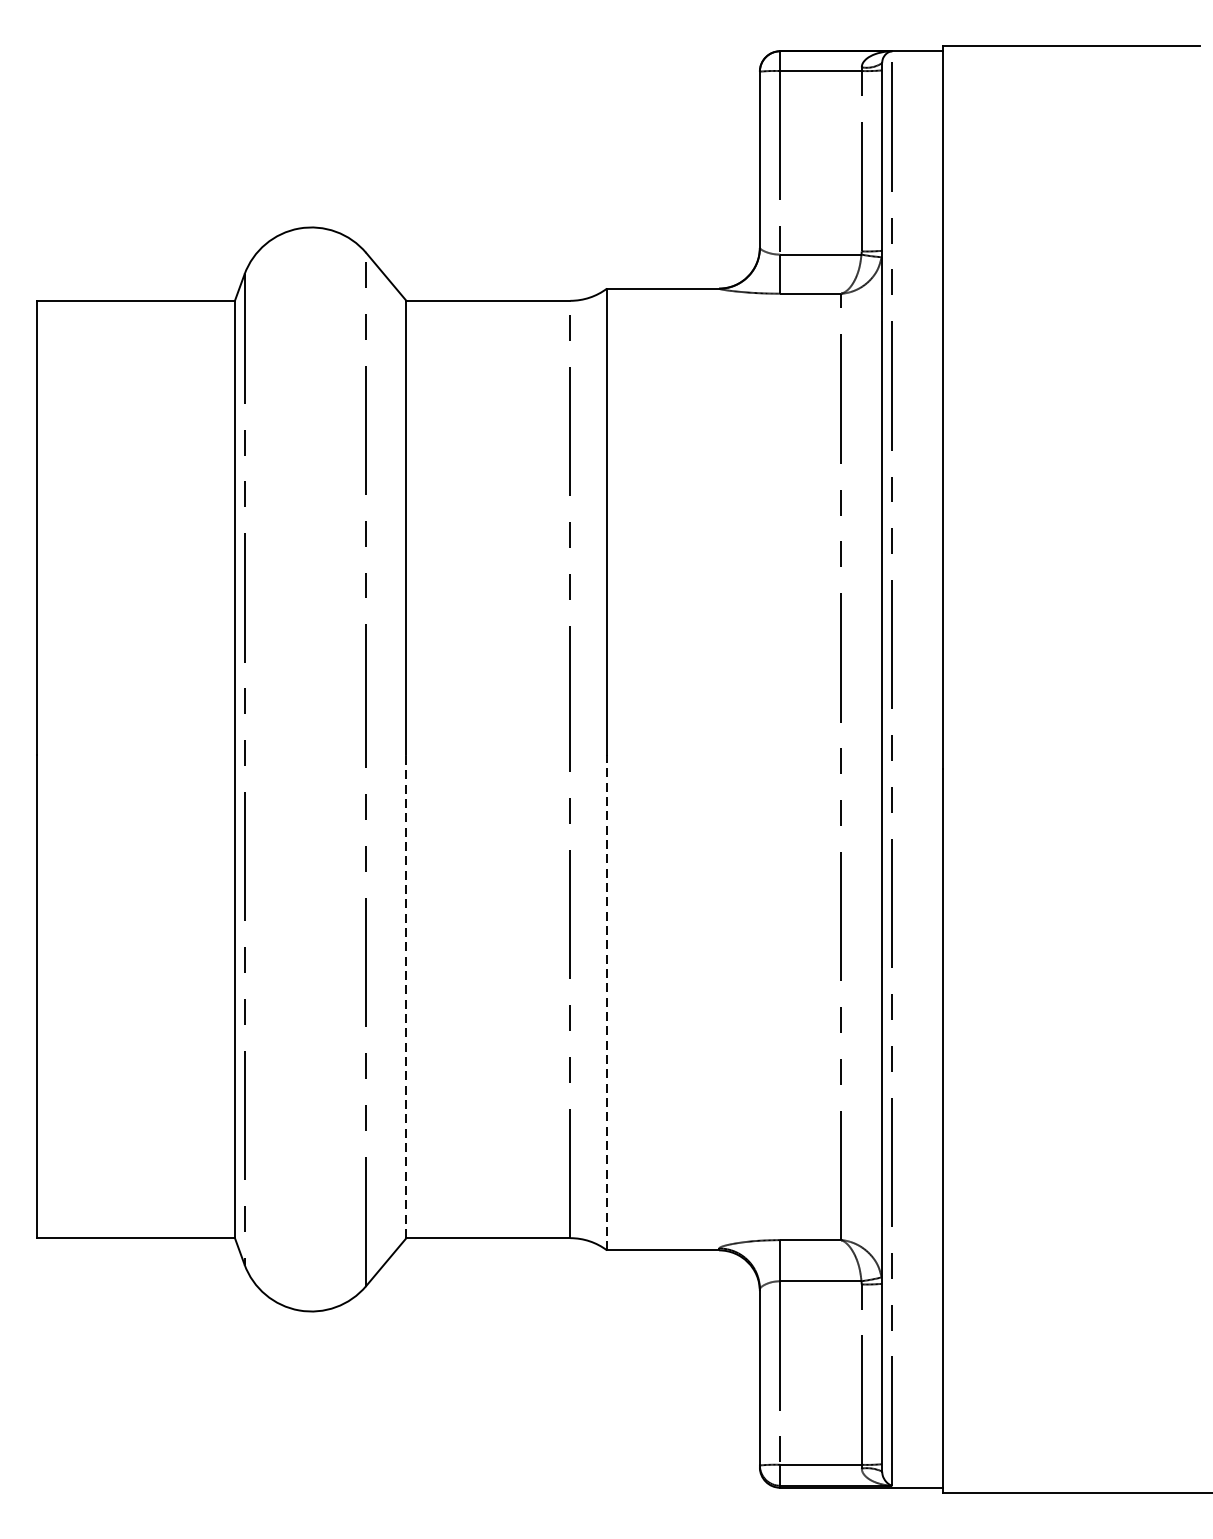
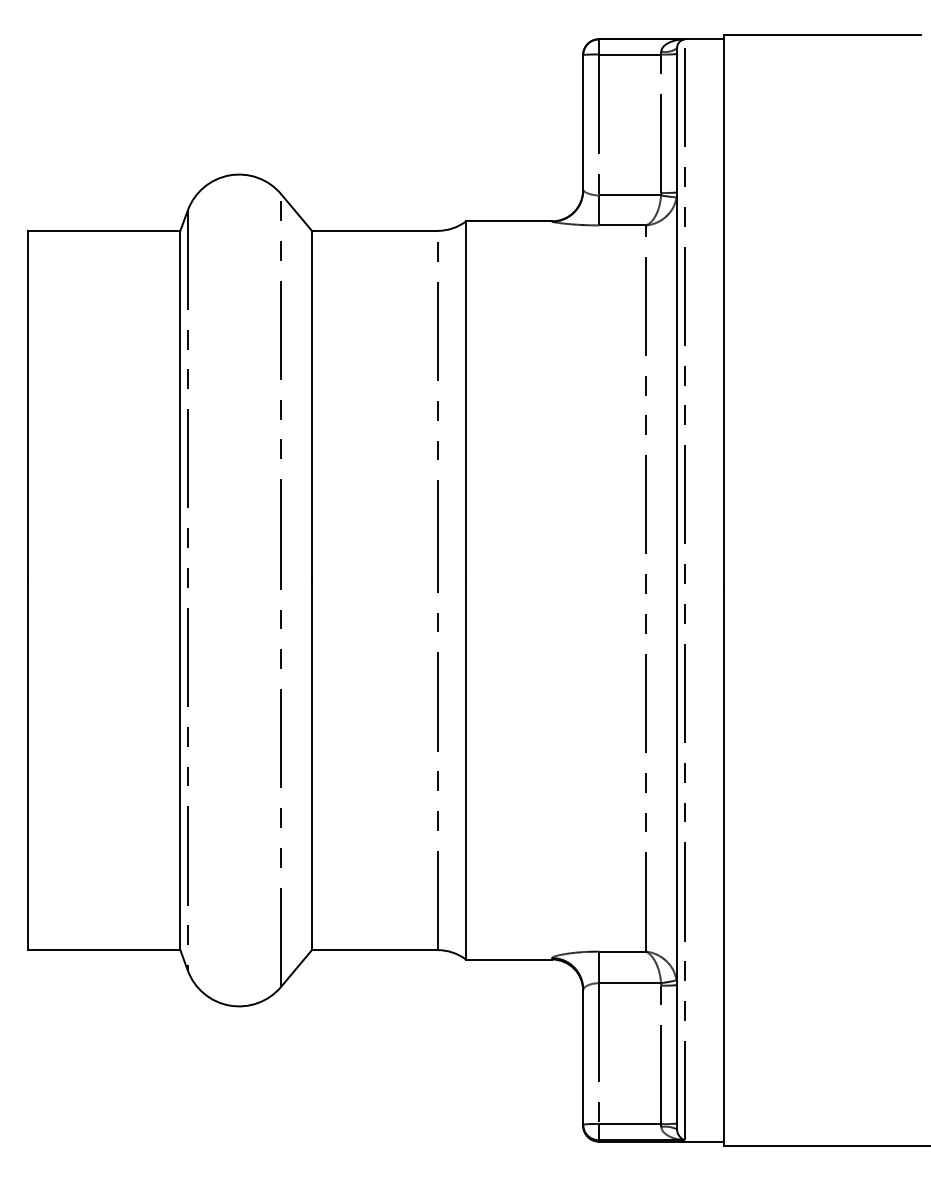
line: (405, 996) -> (311, 764), dashed -> solid
line: (606, 1001) -> (465, 768), dashed -> solid

